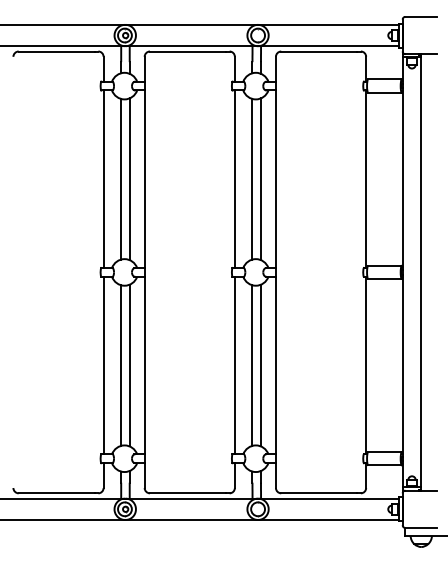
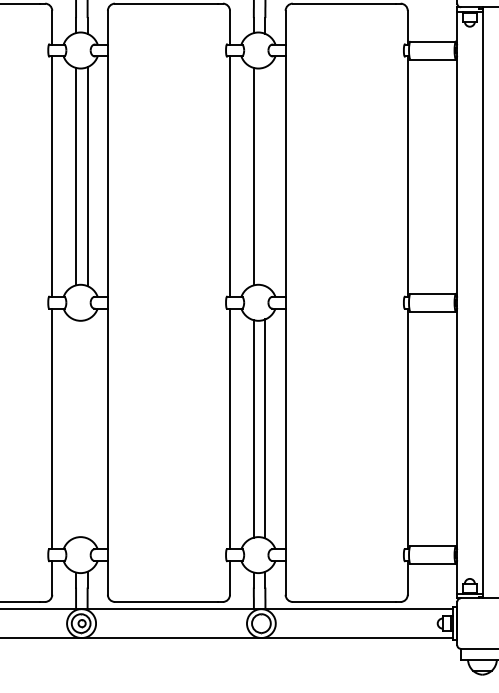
line: (260, 179) -> (264, 176), removed
line: (121, 365) -> (76, 428), removed
line: (129, 365) -> (87, 428), removed

